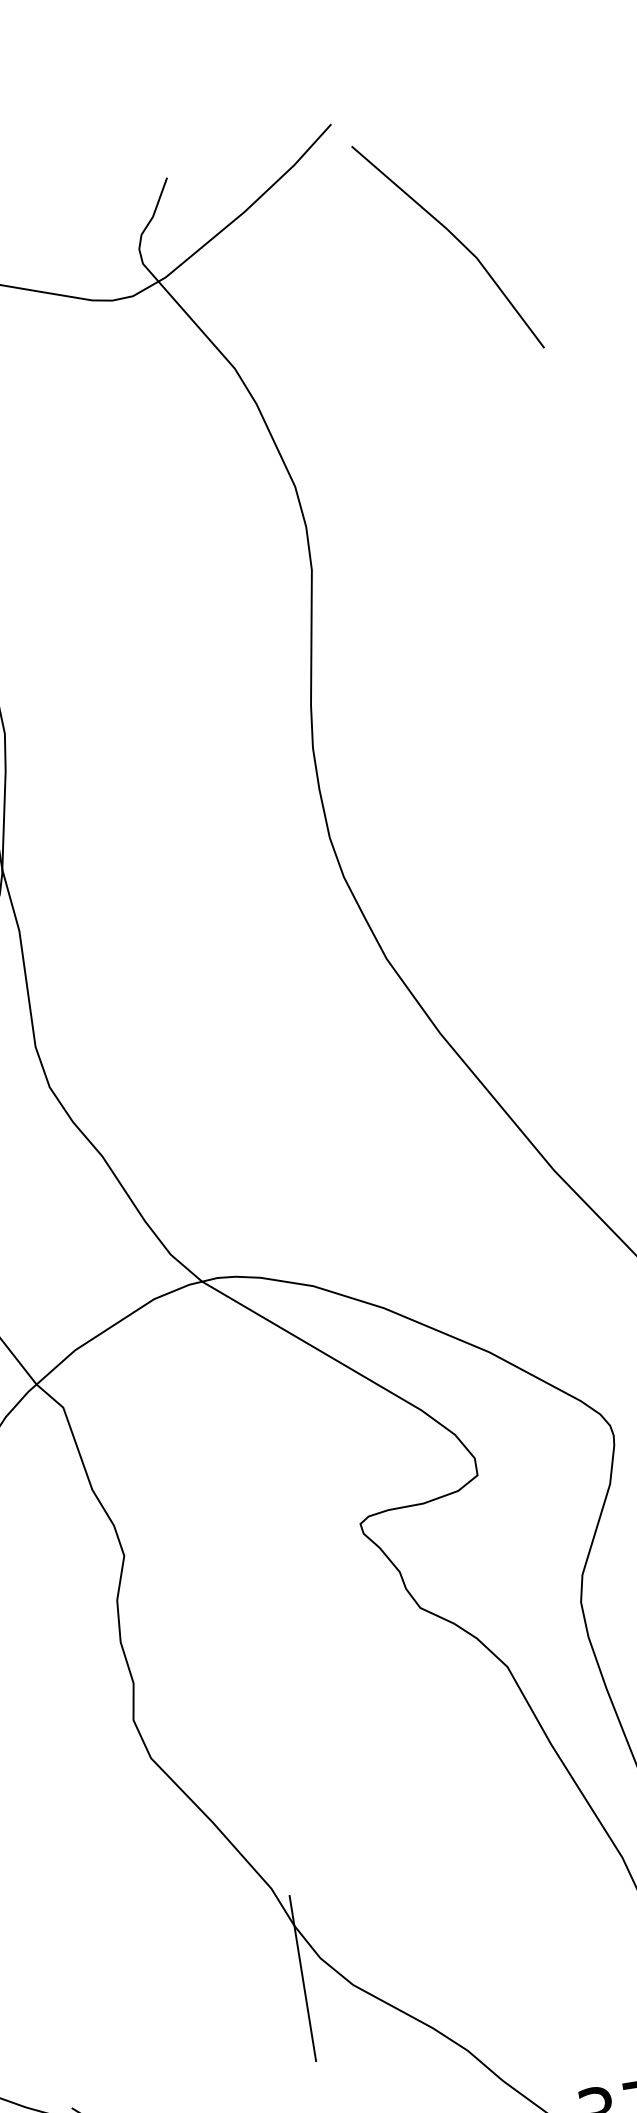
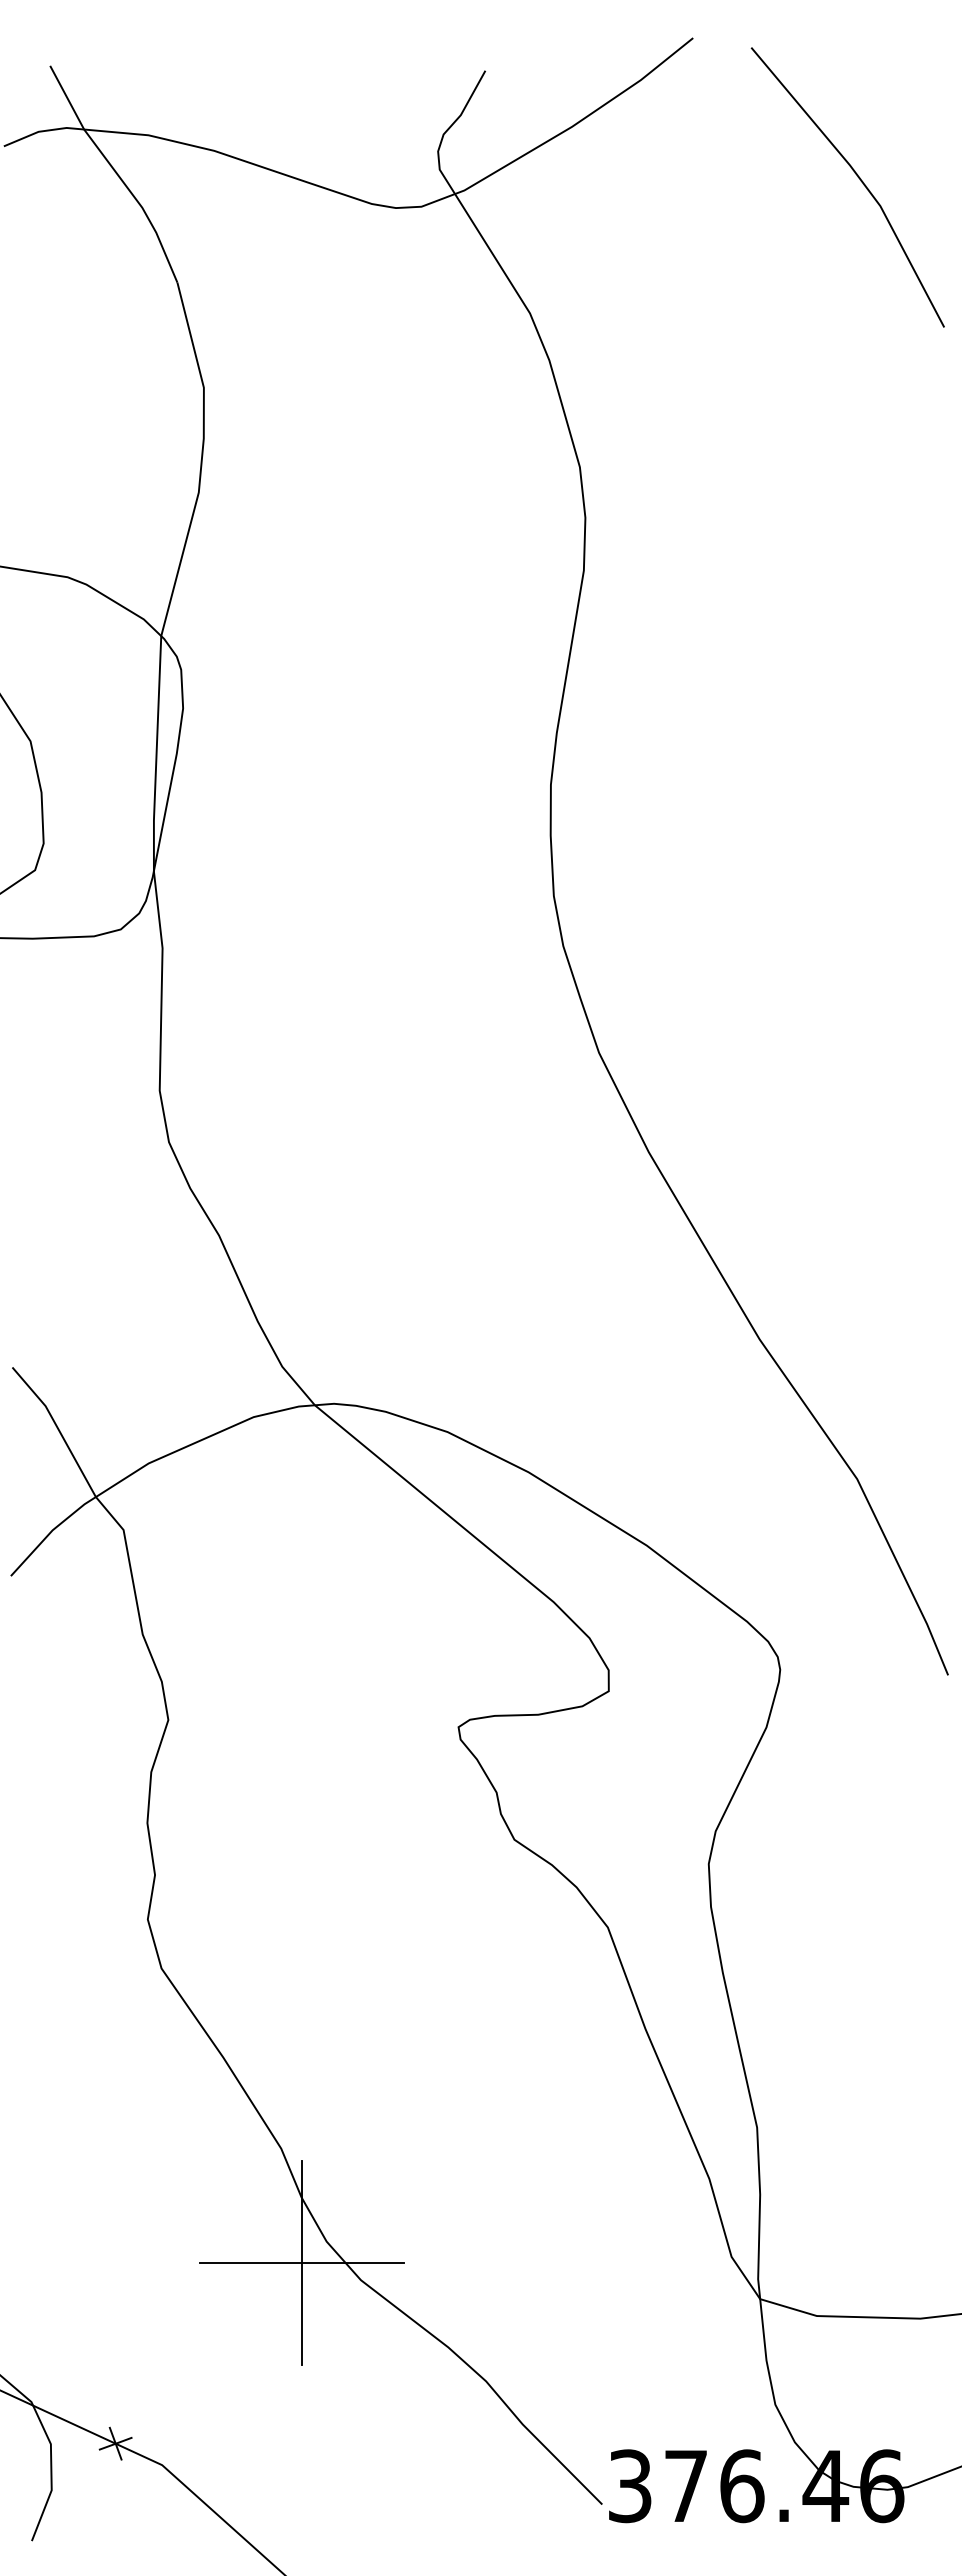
line: (454, 237) -> (857, 177), moved
line: (302, 1978) -> (301, 2262), added

